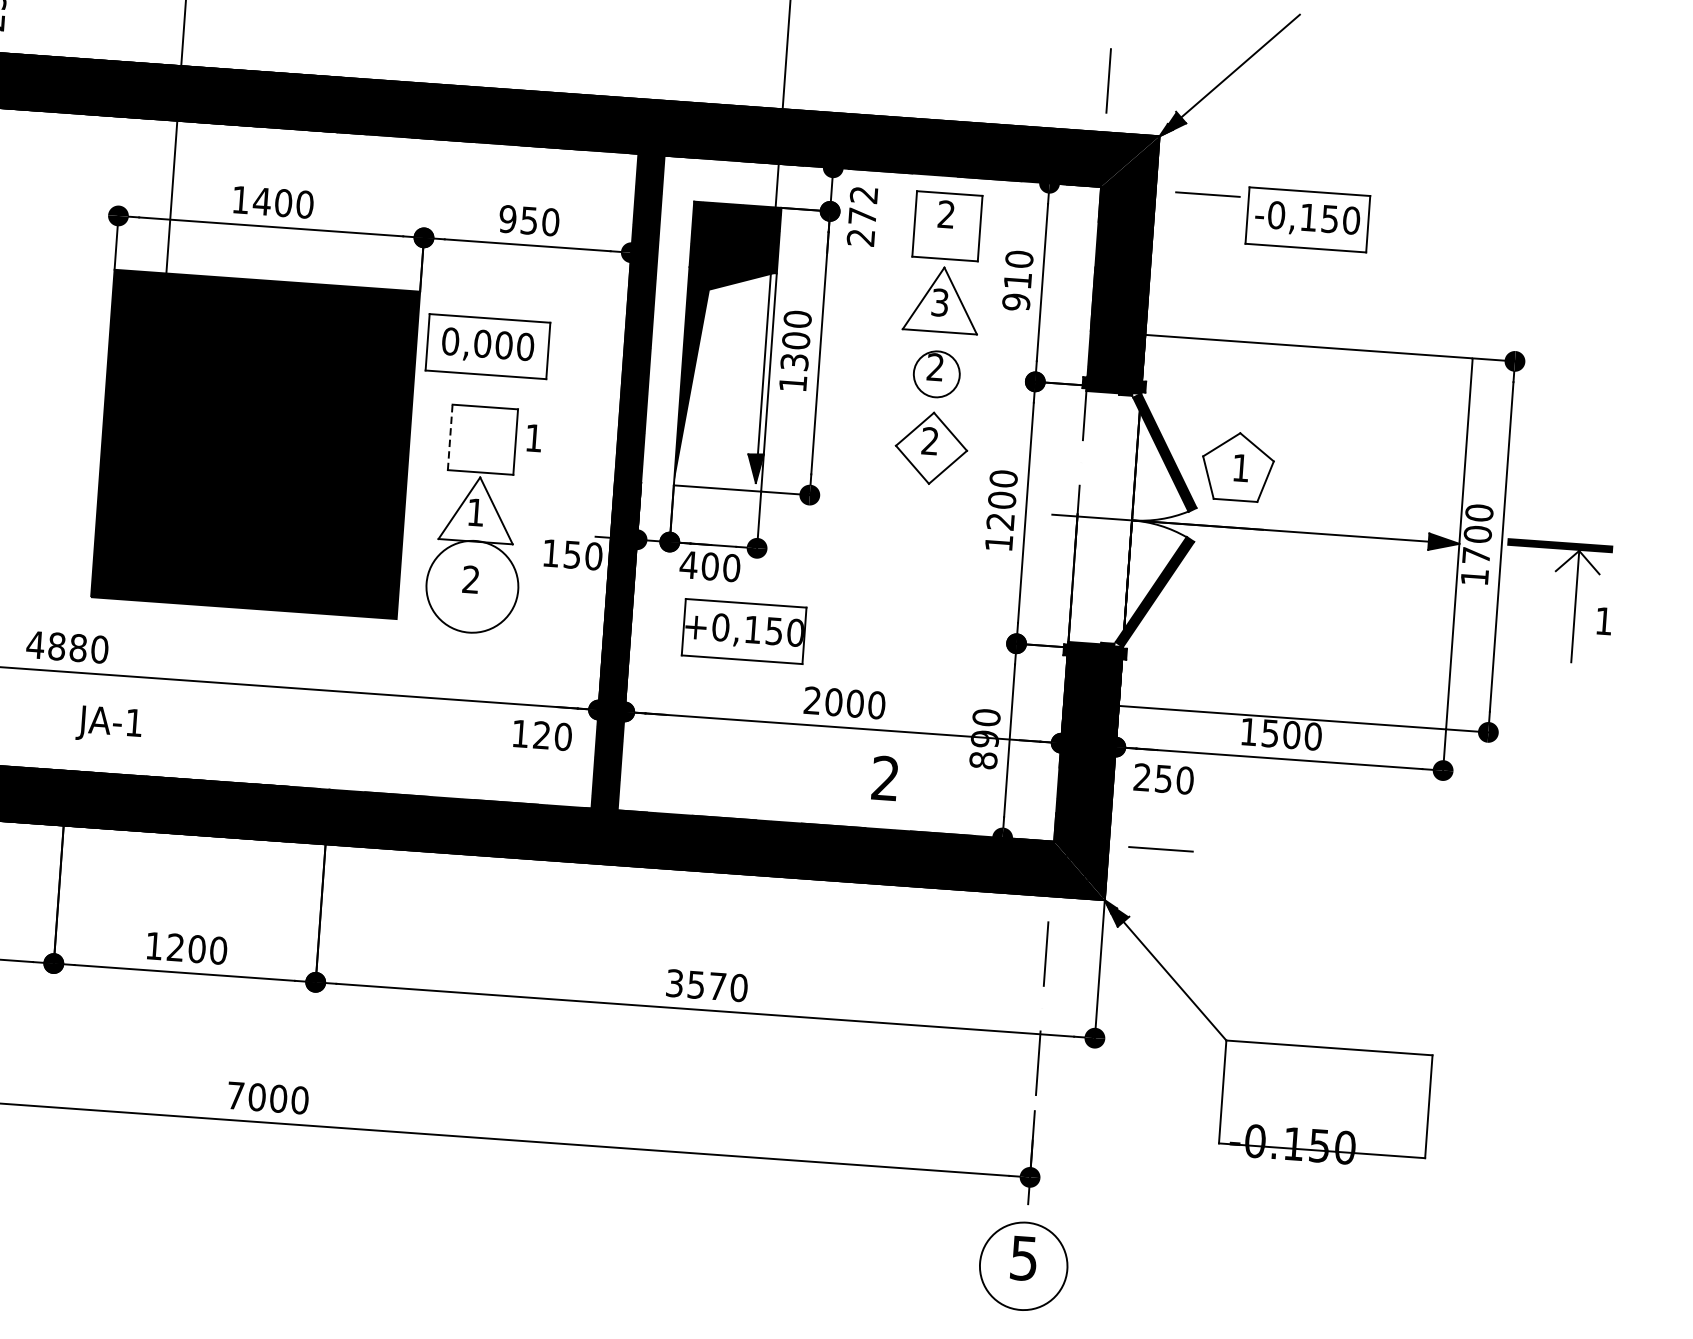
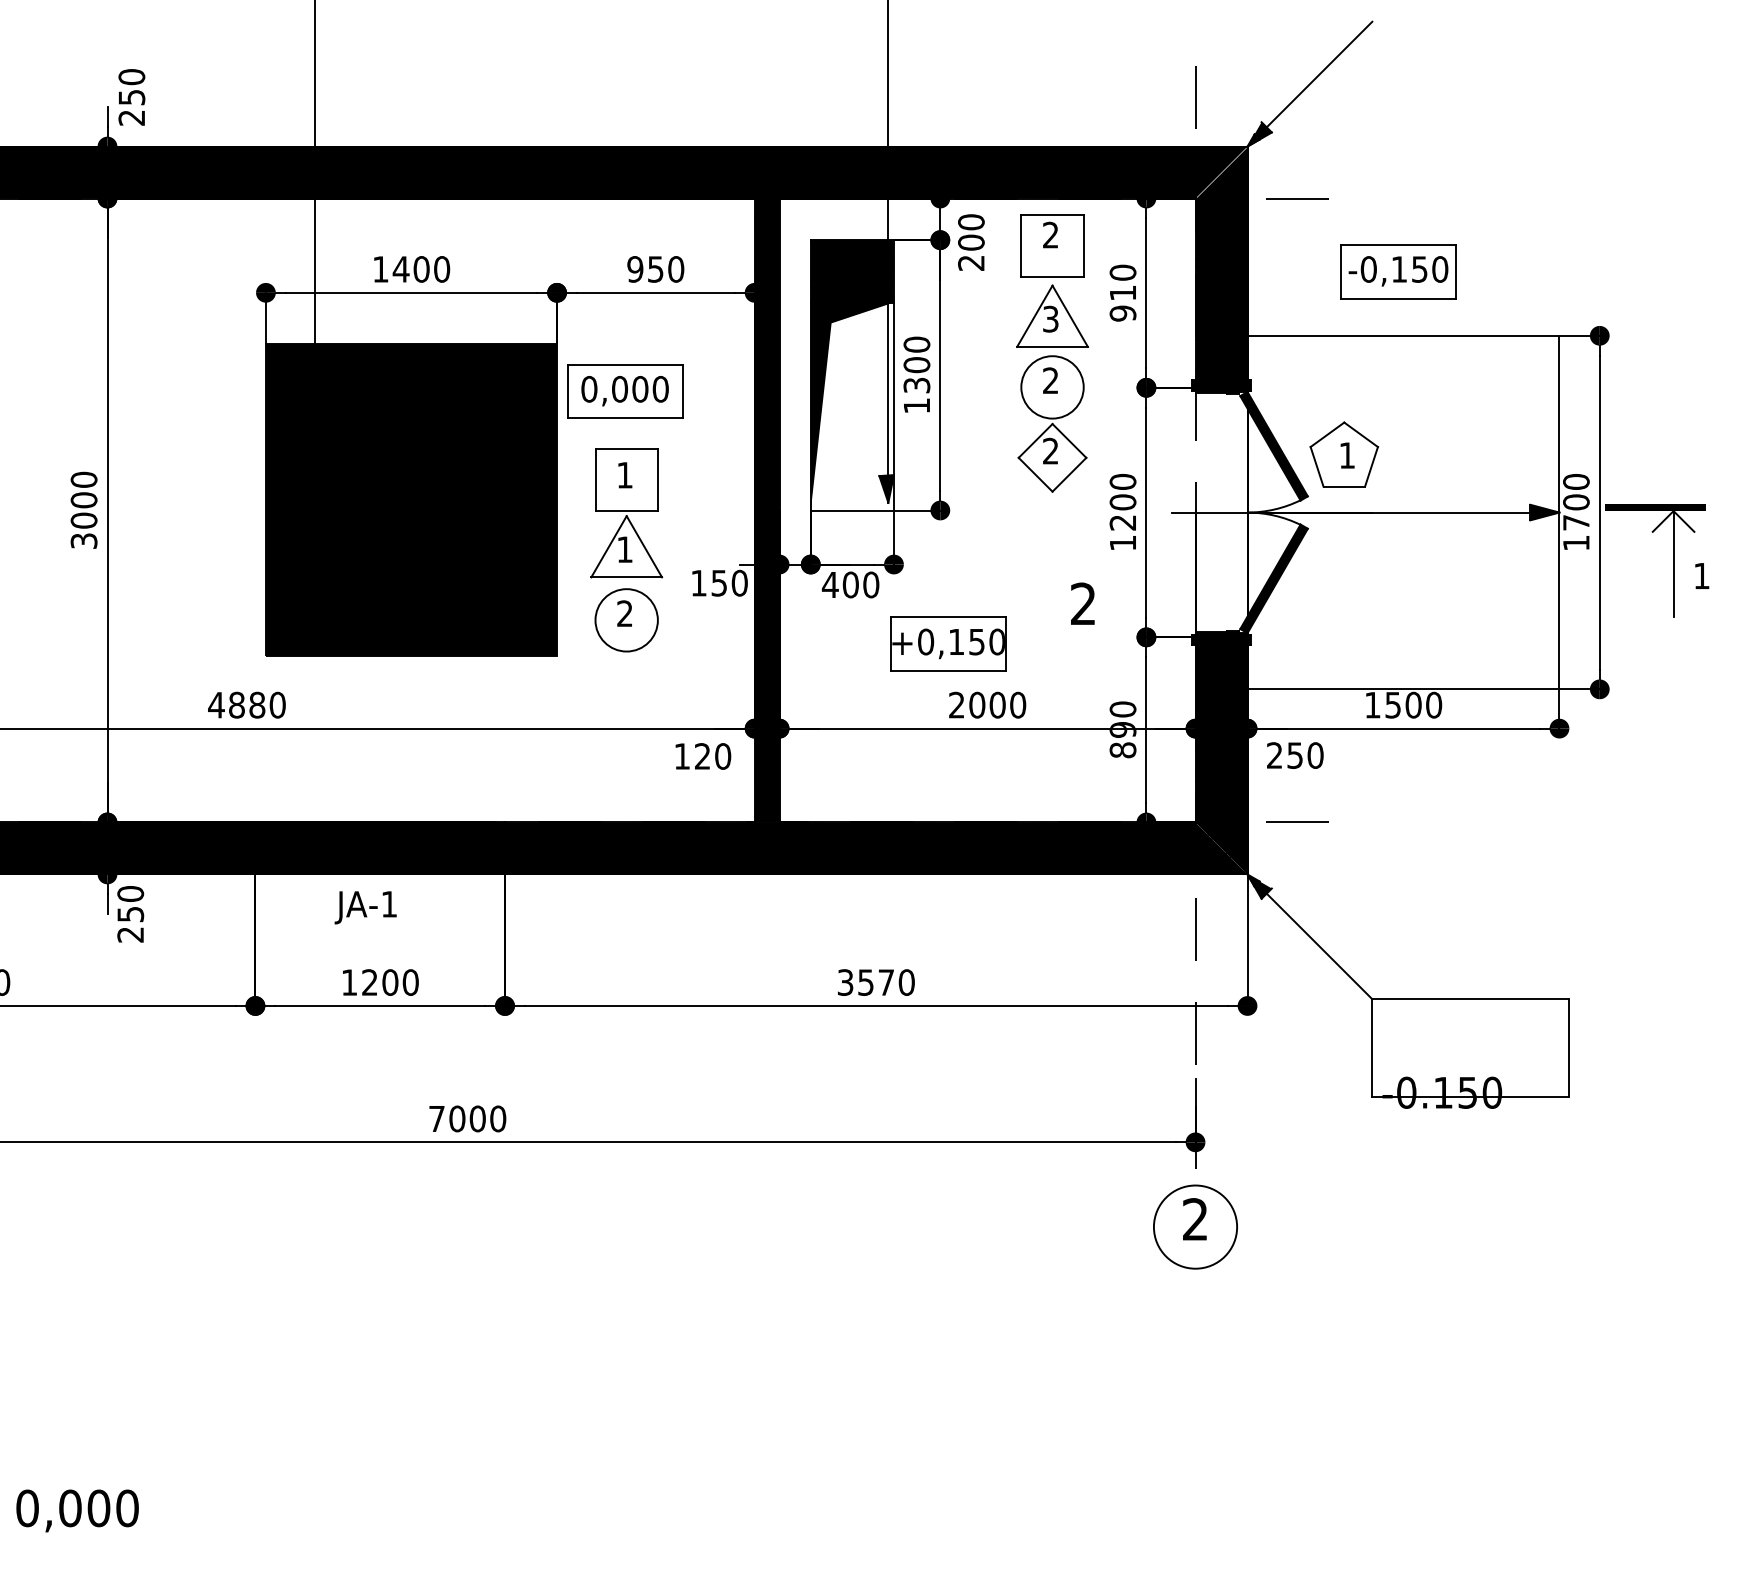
text: (863, 205) -> (971, 232), 272 -> 200
part: (1307, 219) -> (1398, 271), moved
circle: (936, 374) -> (1052, 387), size x1.43
line: (450, 436) -> (595, 479), dashed -> solid
text: (534, 438) -> (625, 475), moved
circle: (472, 586) -> (626, 620), size x0.71
part: (744, 630) -> (948, 643), moved
text: (108, 724) -> (365, 907), moved
text: (884, 777) -> (1082, 603), moved
text: (1024, 1258) -> (1195, 1219), 5 -> 2

